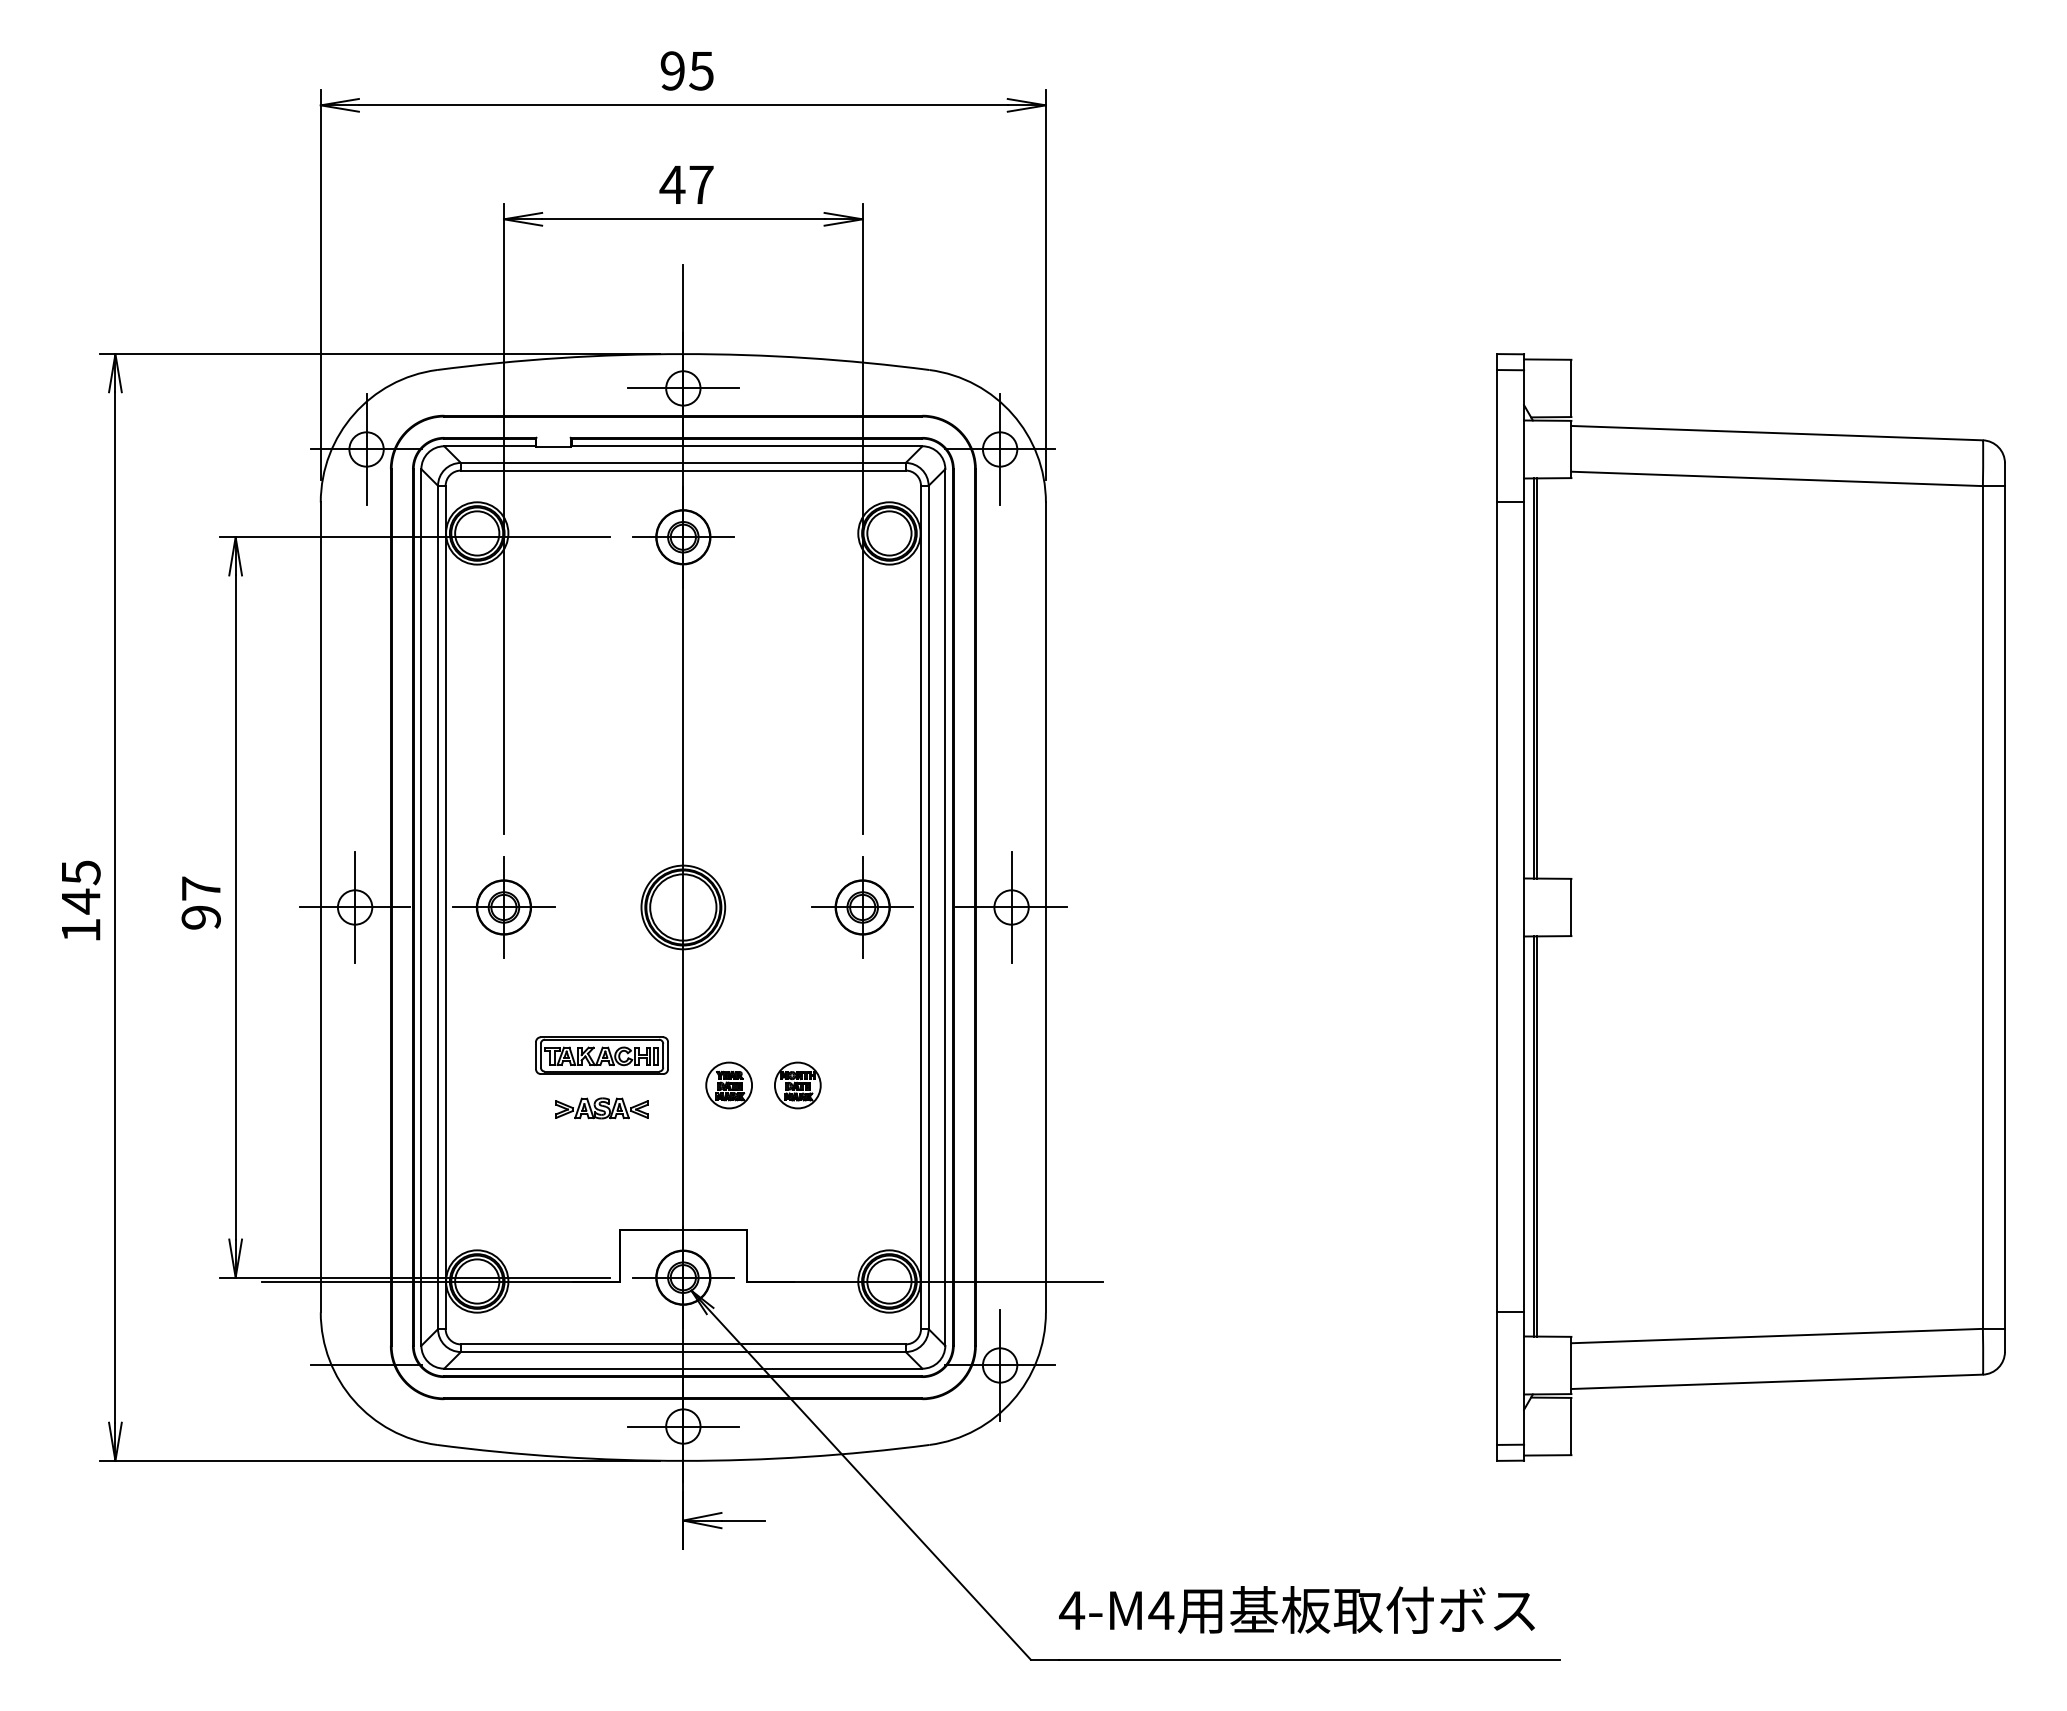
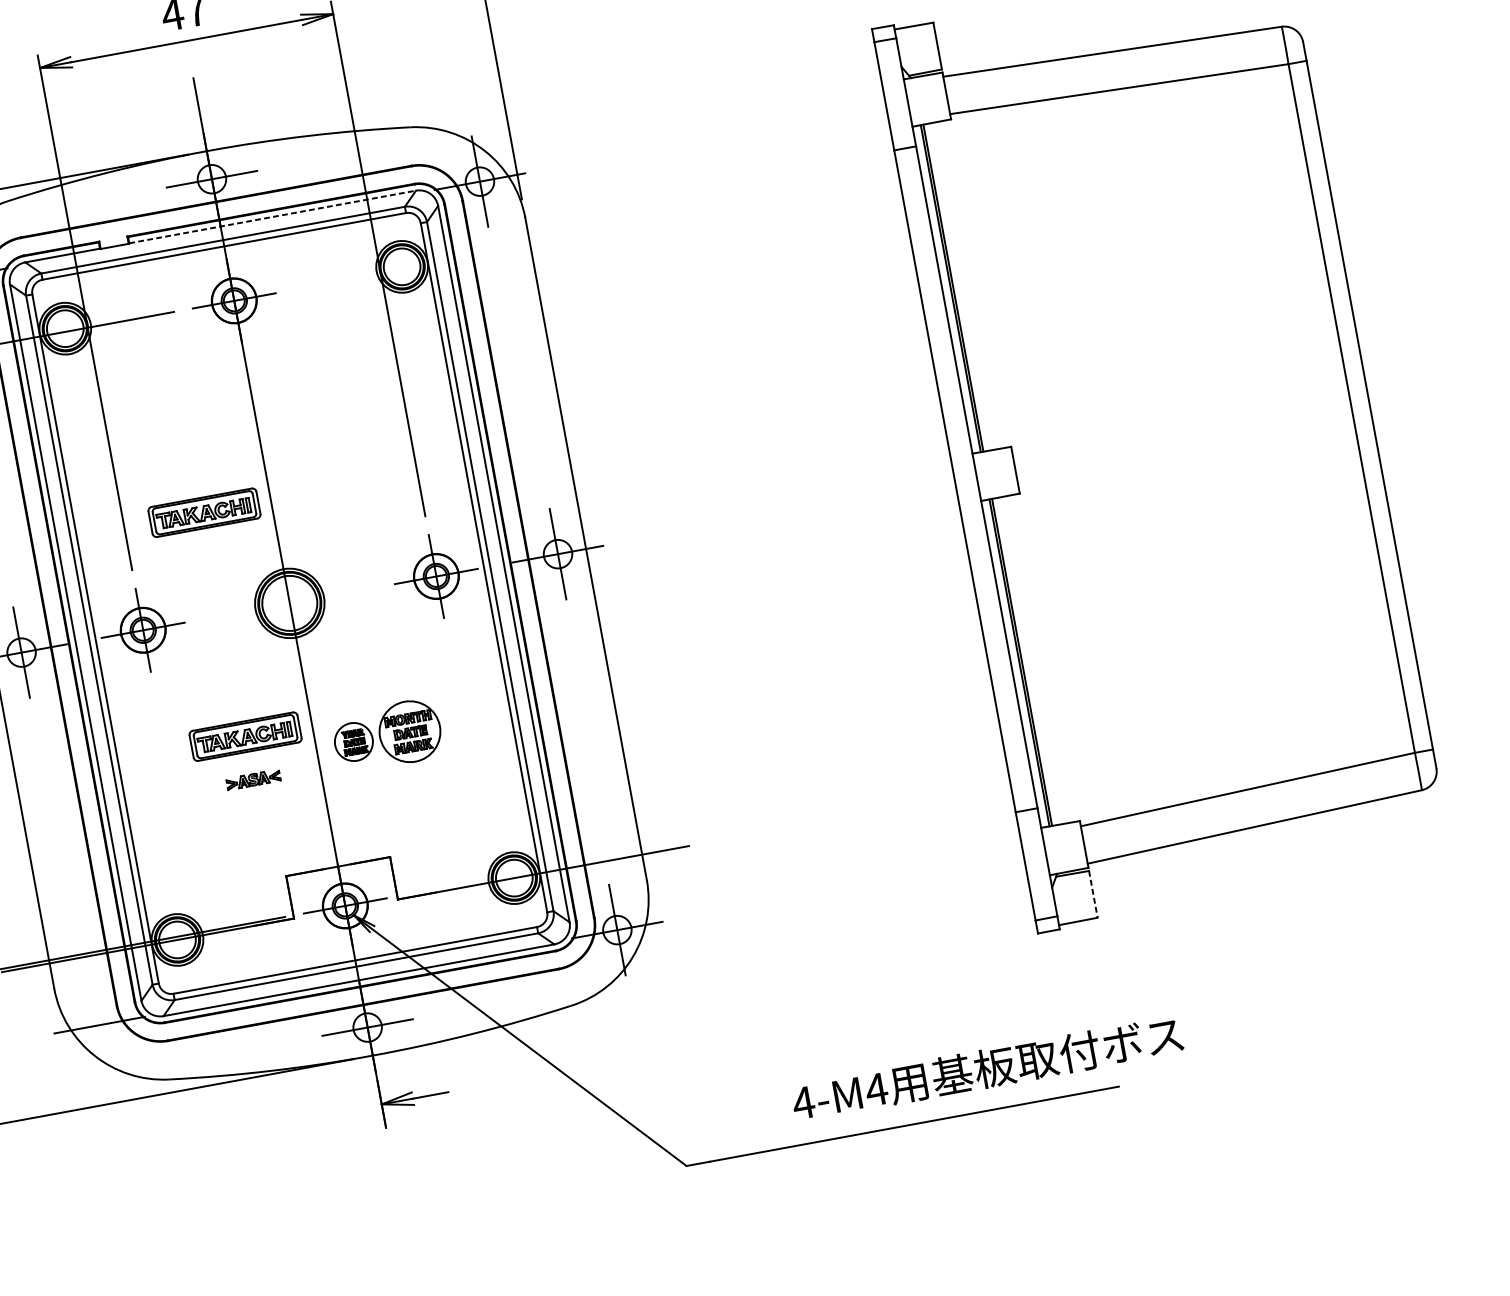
line: (747, 446) -> (273, 217), solid -> dashed
part: (601, 781) -> (204, 512), added
part: (797, 1085) -> (409, 731), size x1.6
part: (601, 1108) -> (253, 779), size x0.7
line: (1571, 1426) -> (1093, 894), solid -> dashed
text: (1296, 1609) -> (986, 1068), moved

